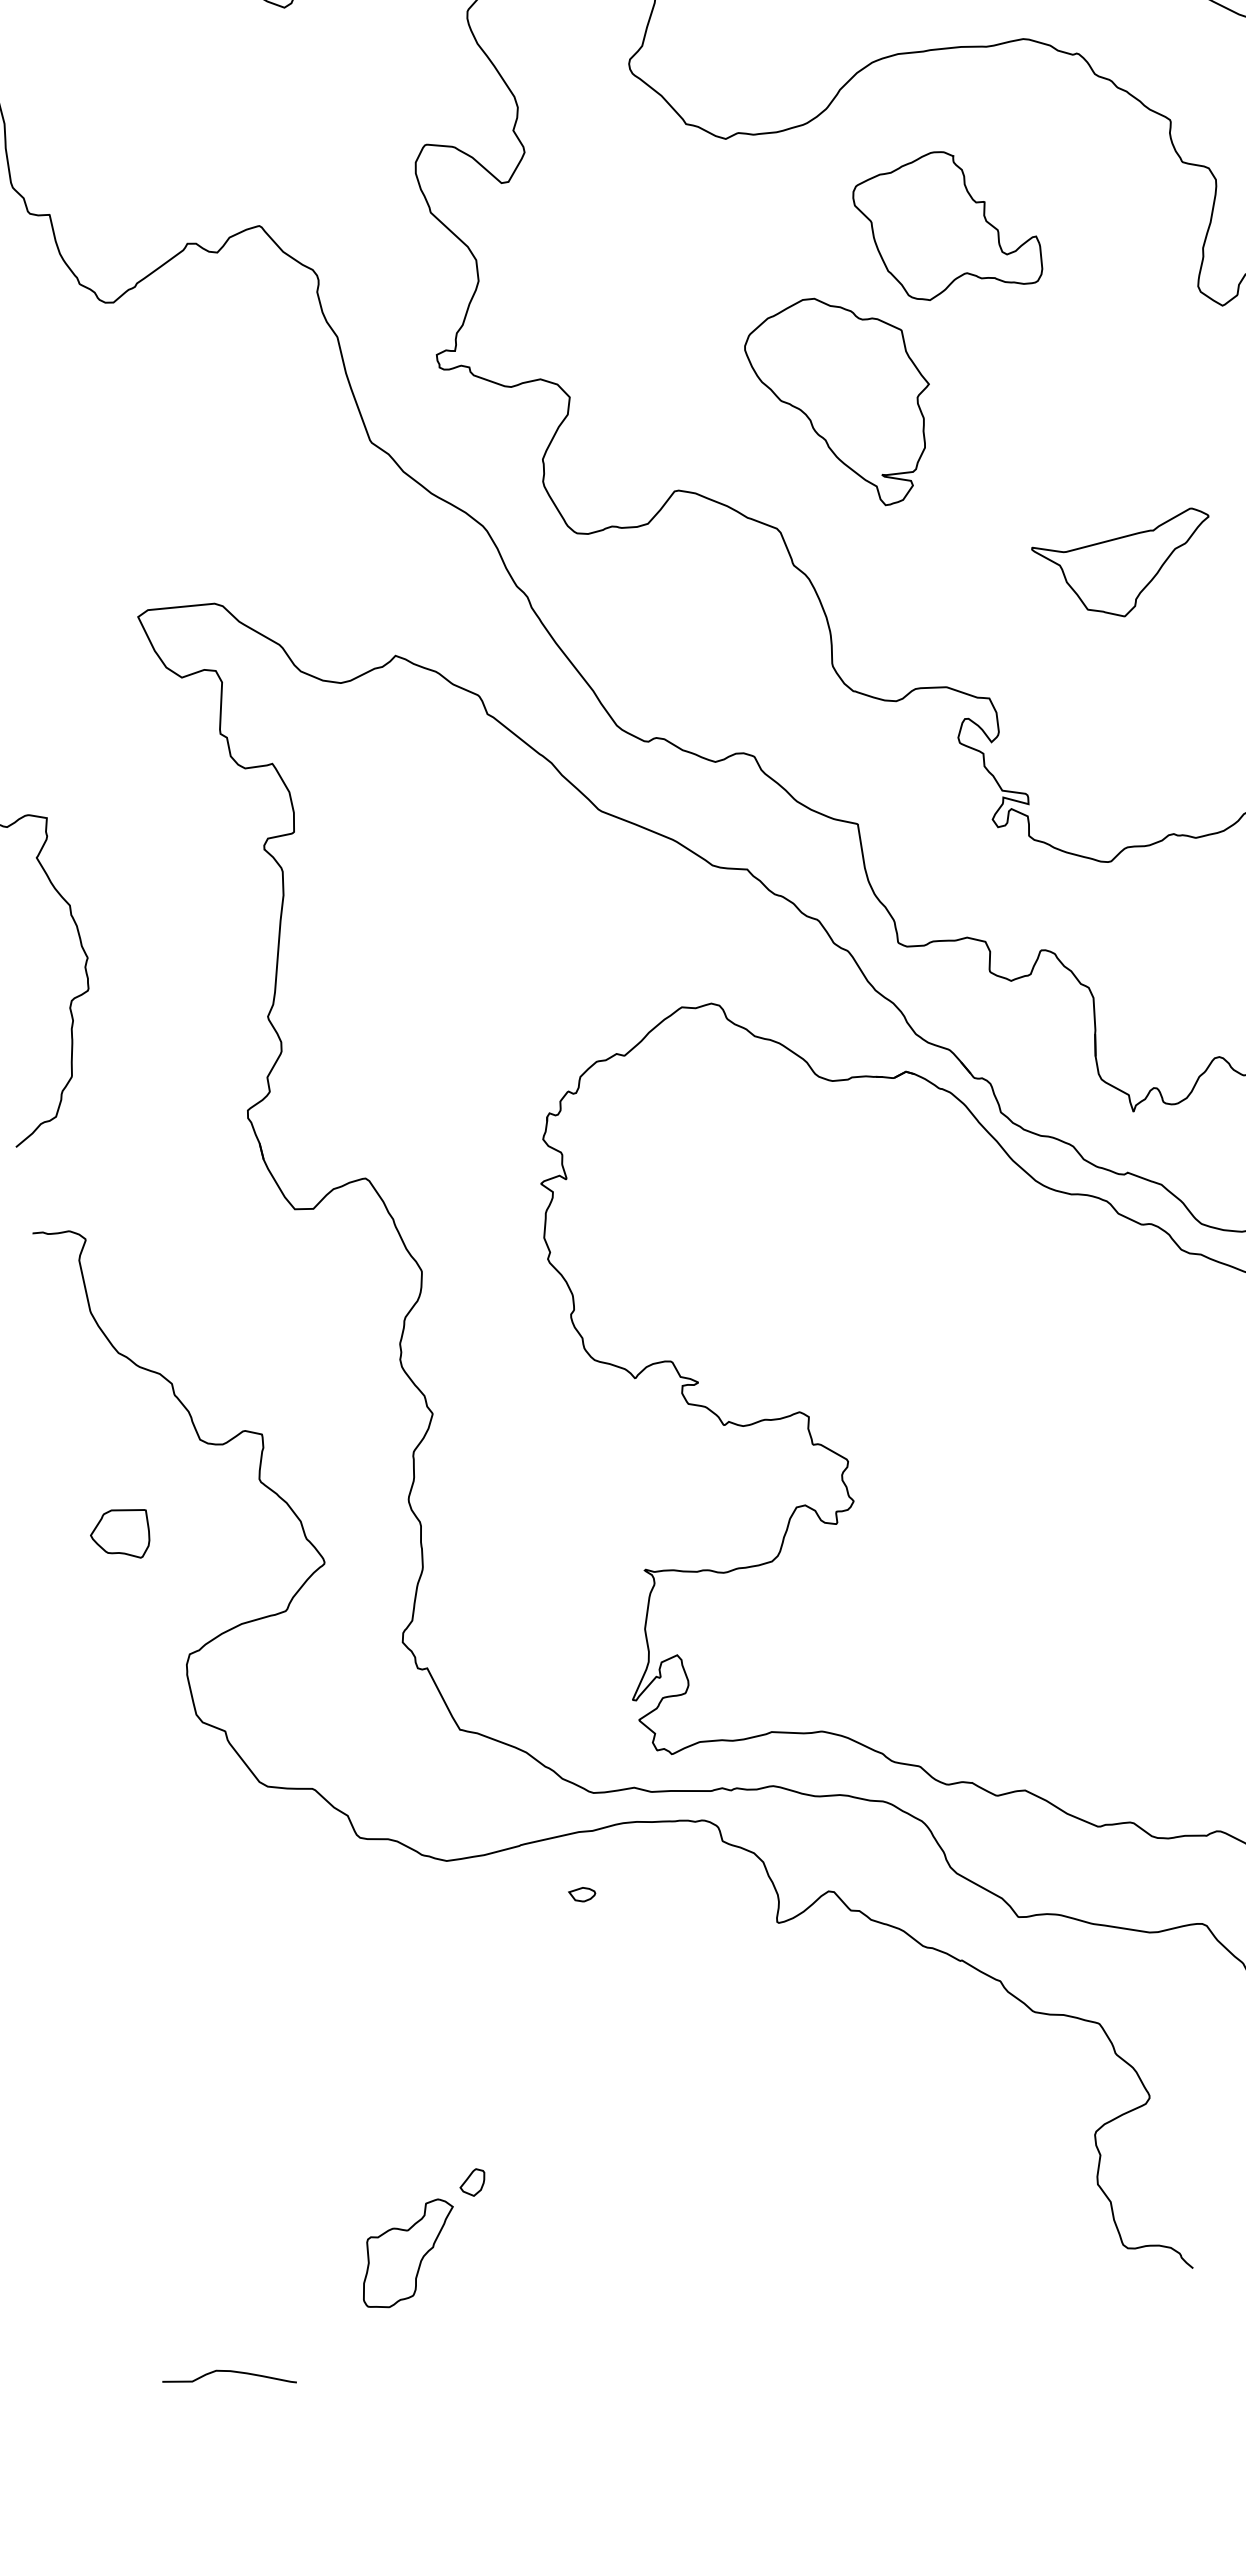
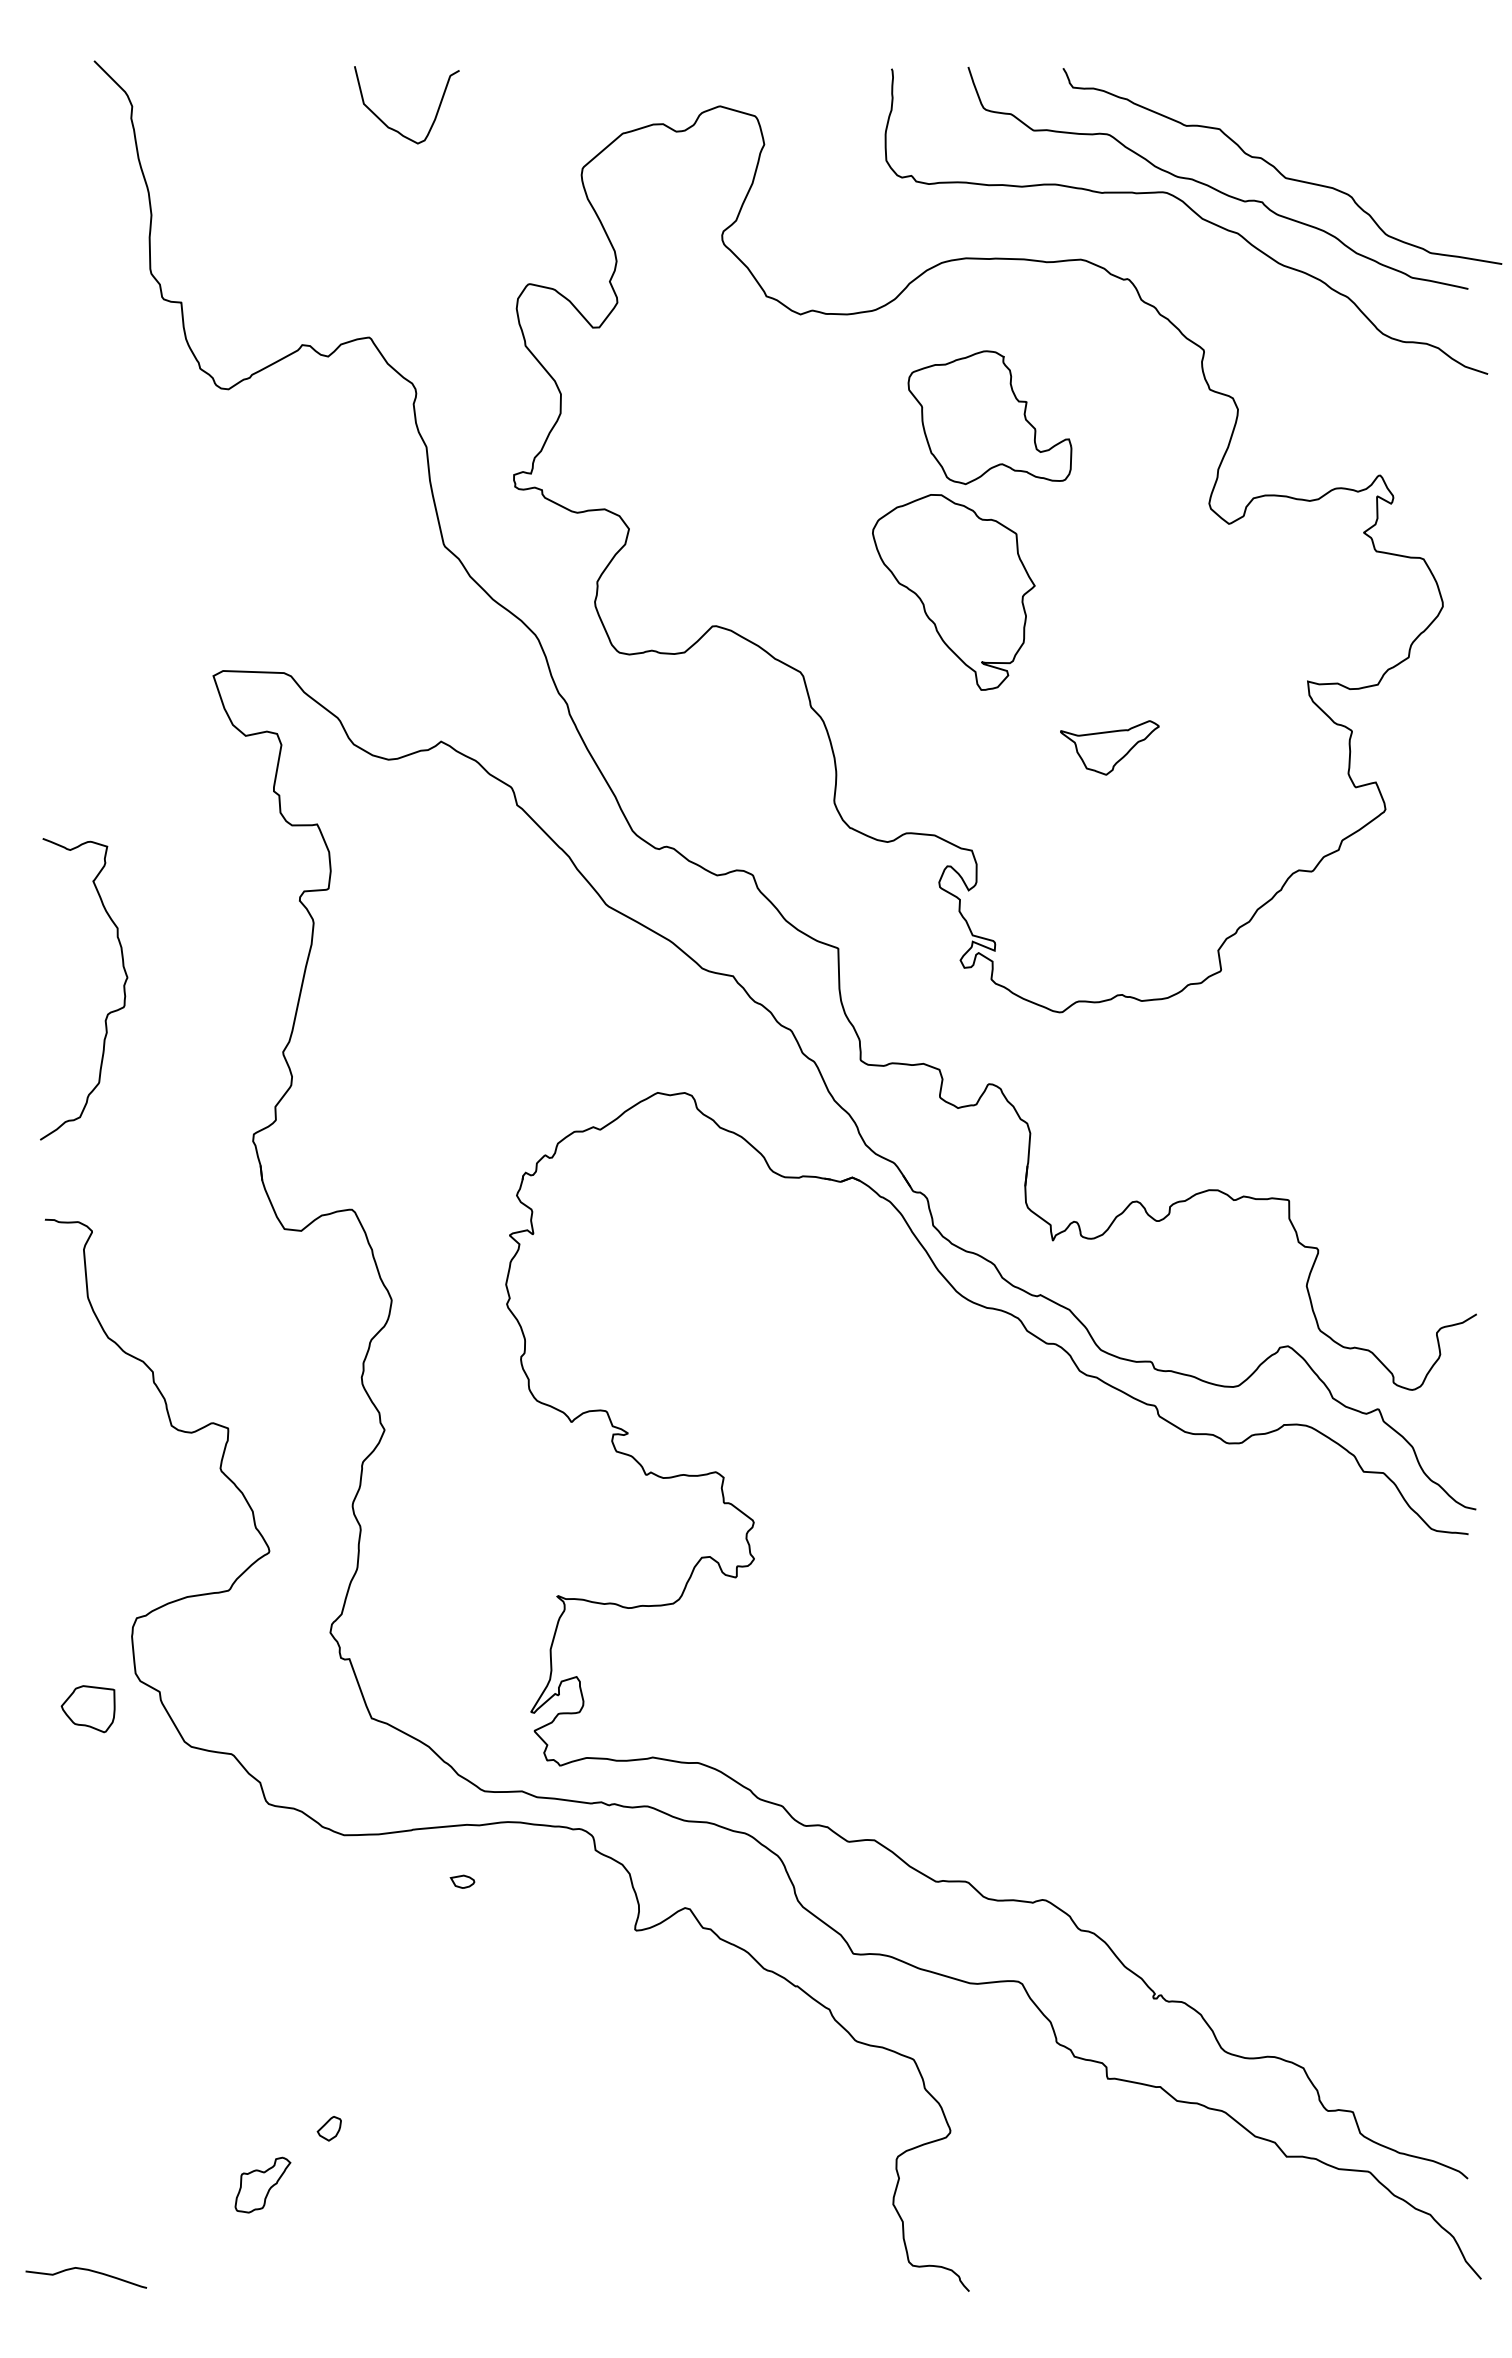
part: (841, 403) -> (953, 592), moved
part: (1124, 566) -> (1109, 747), size x0.6
part: (119, 1535) -> (87, 1709), moved
part: (407, 2253) -> (262, 2184), size x0.6

